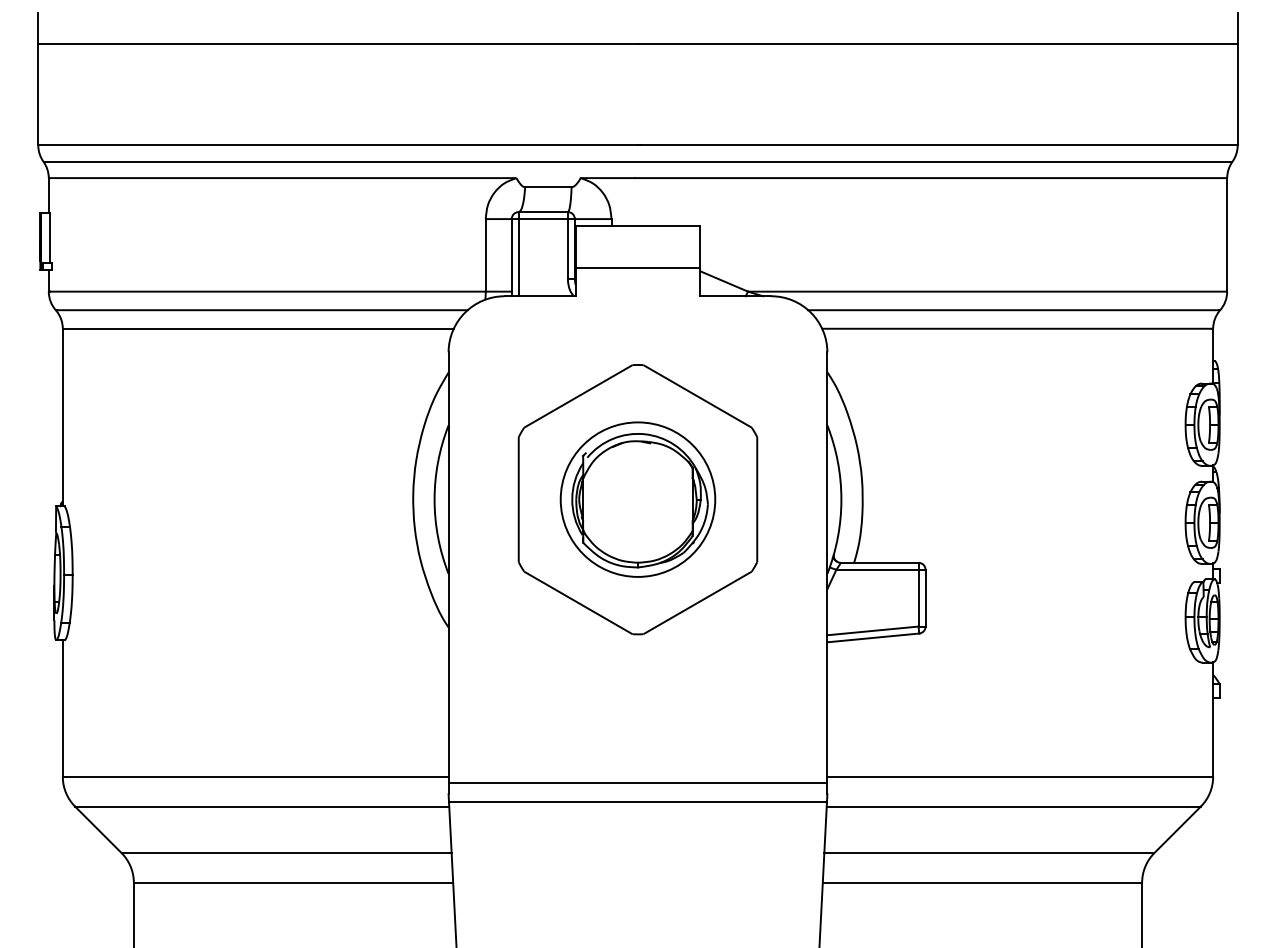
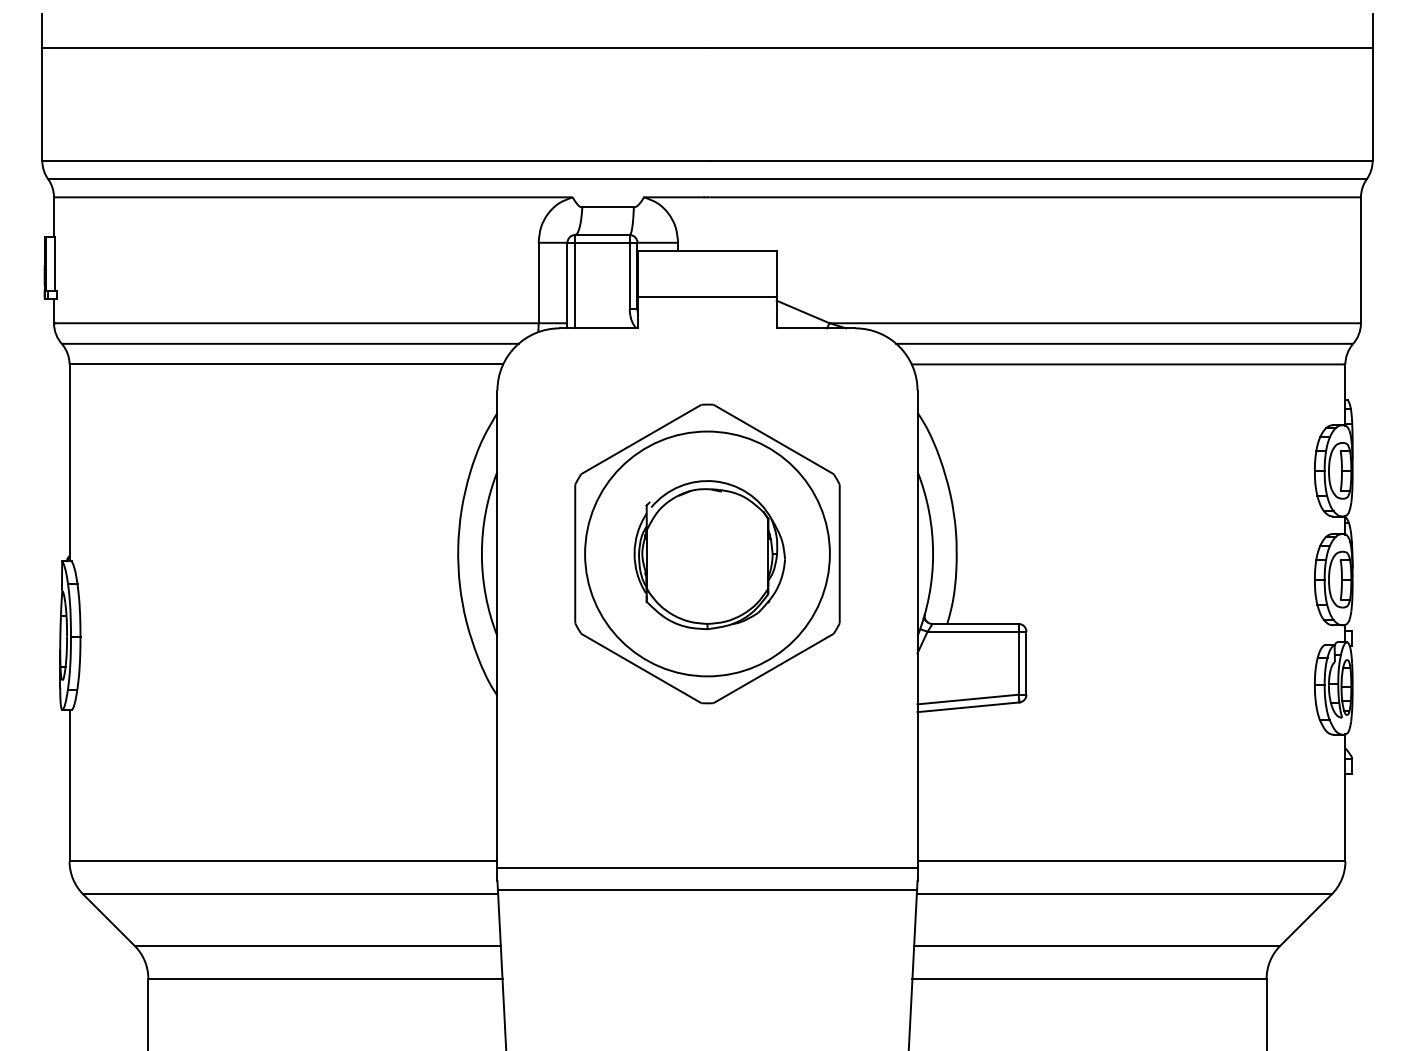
circle: (637, 499) -> (706, 553), size x1.43

